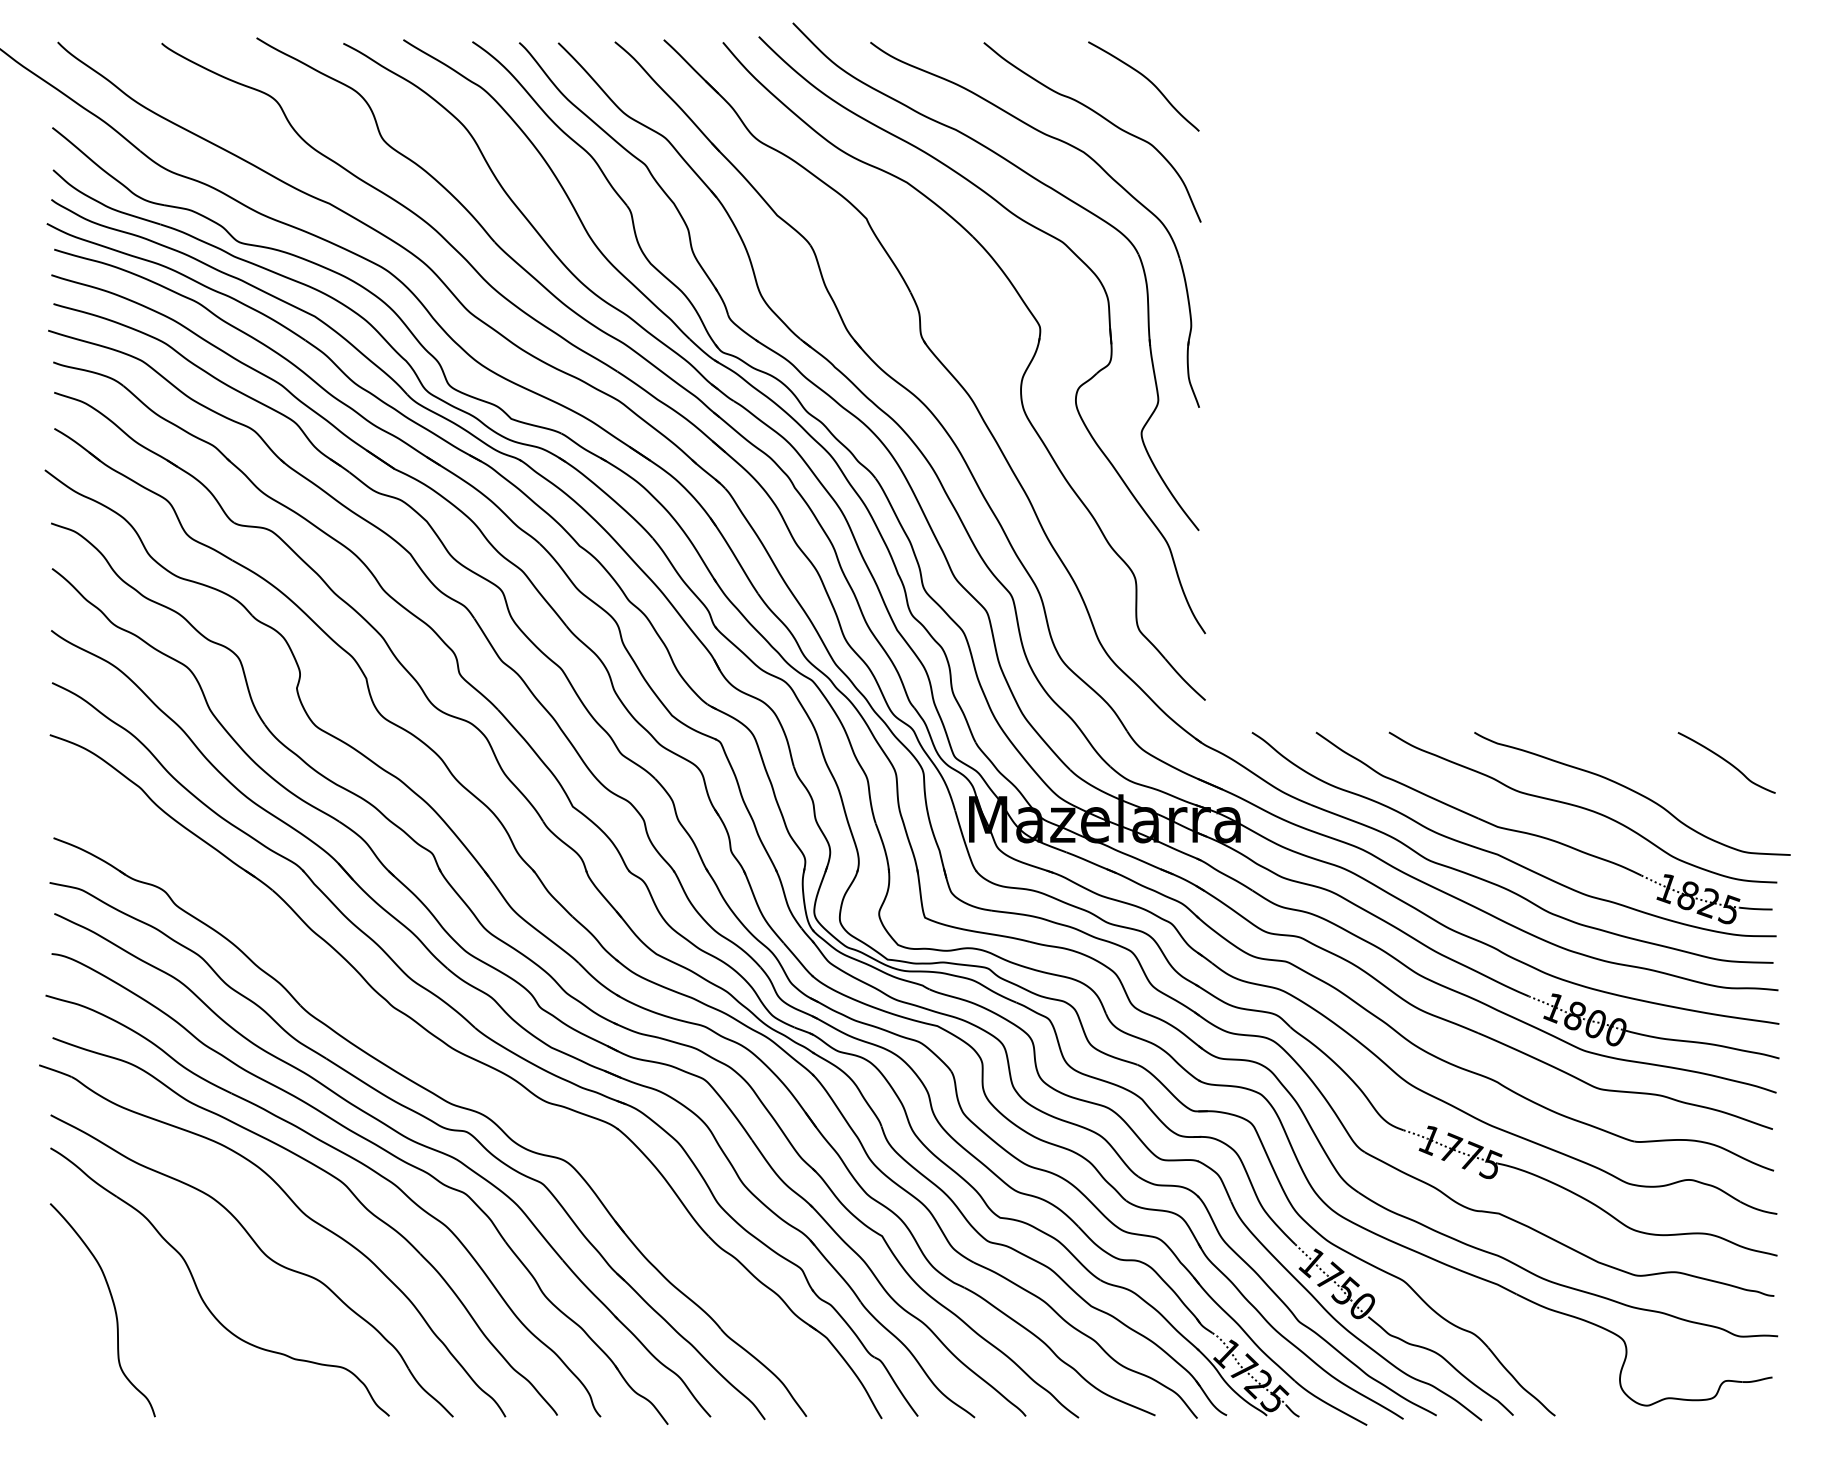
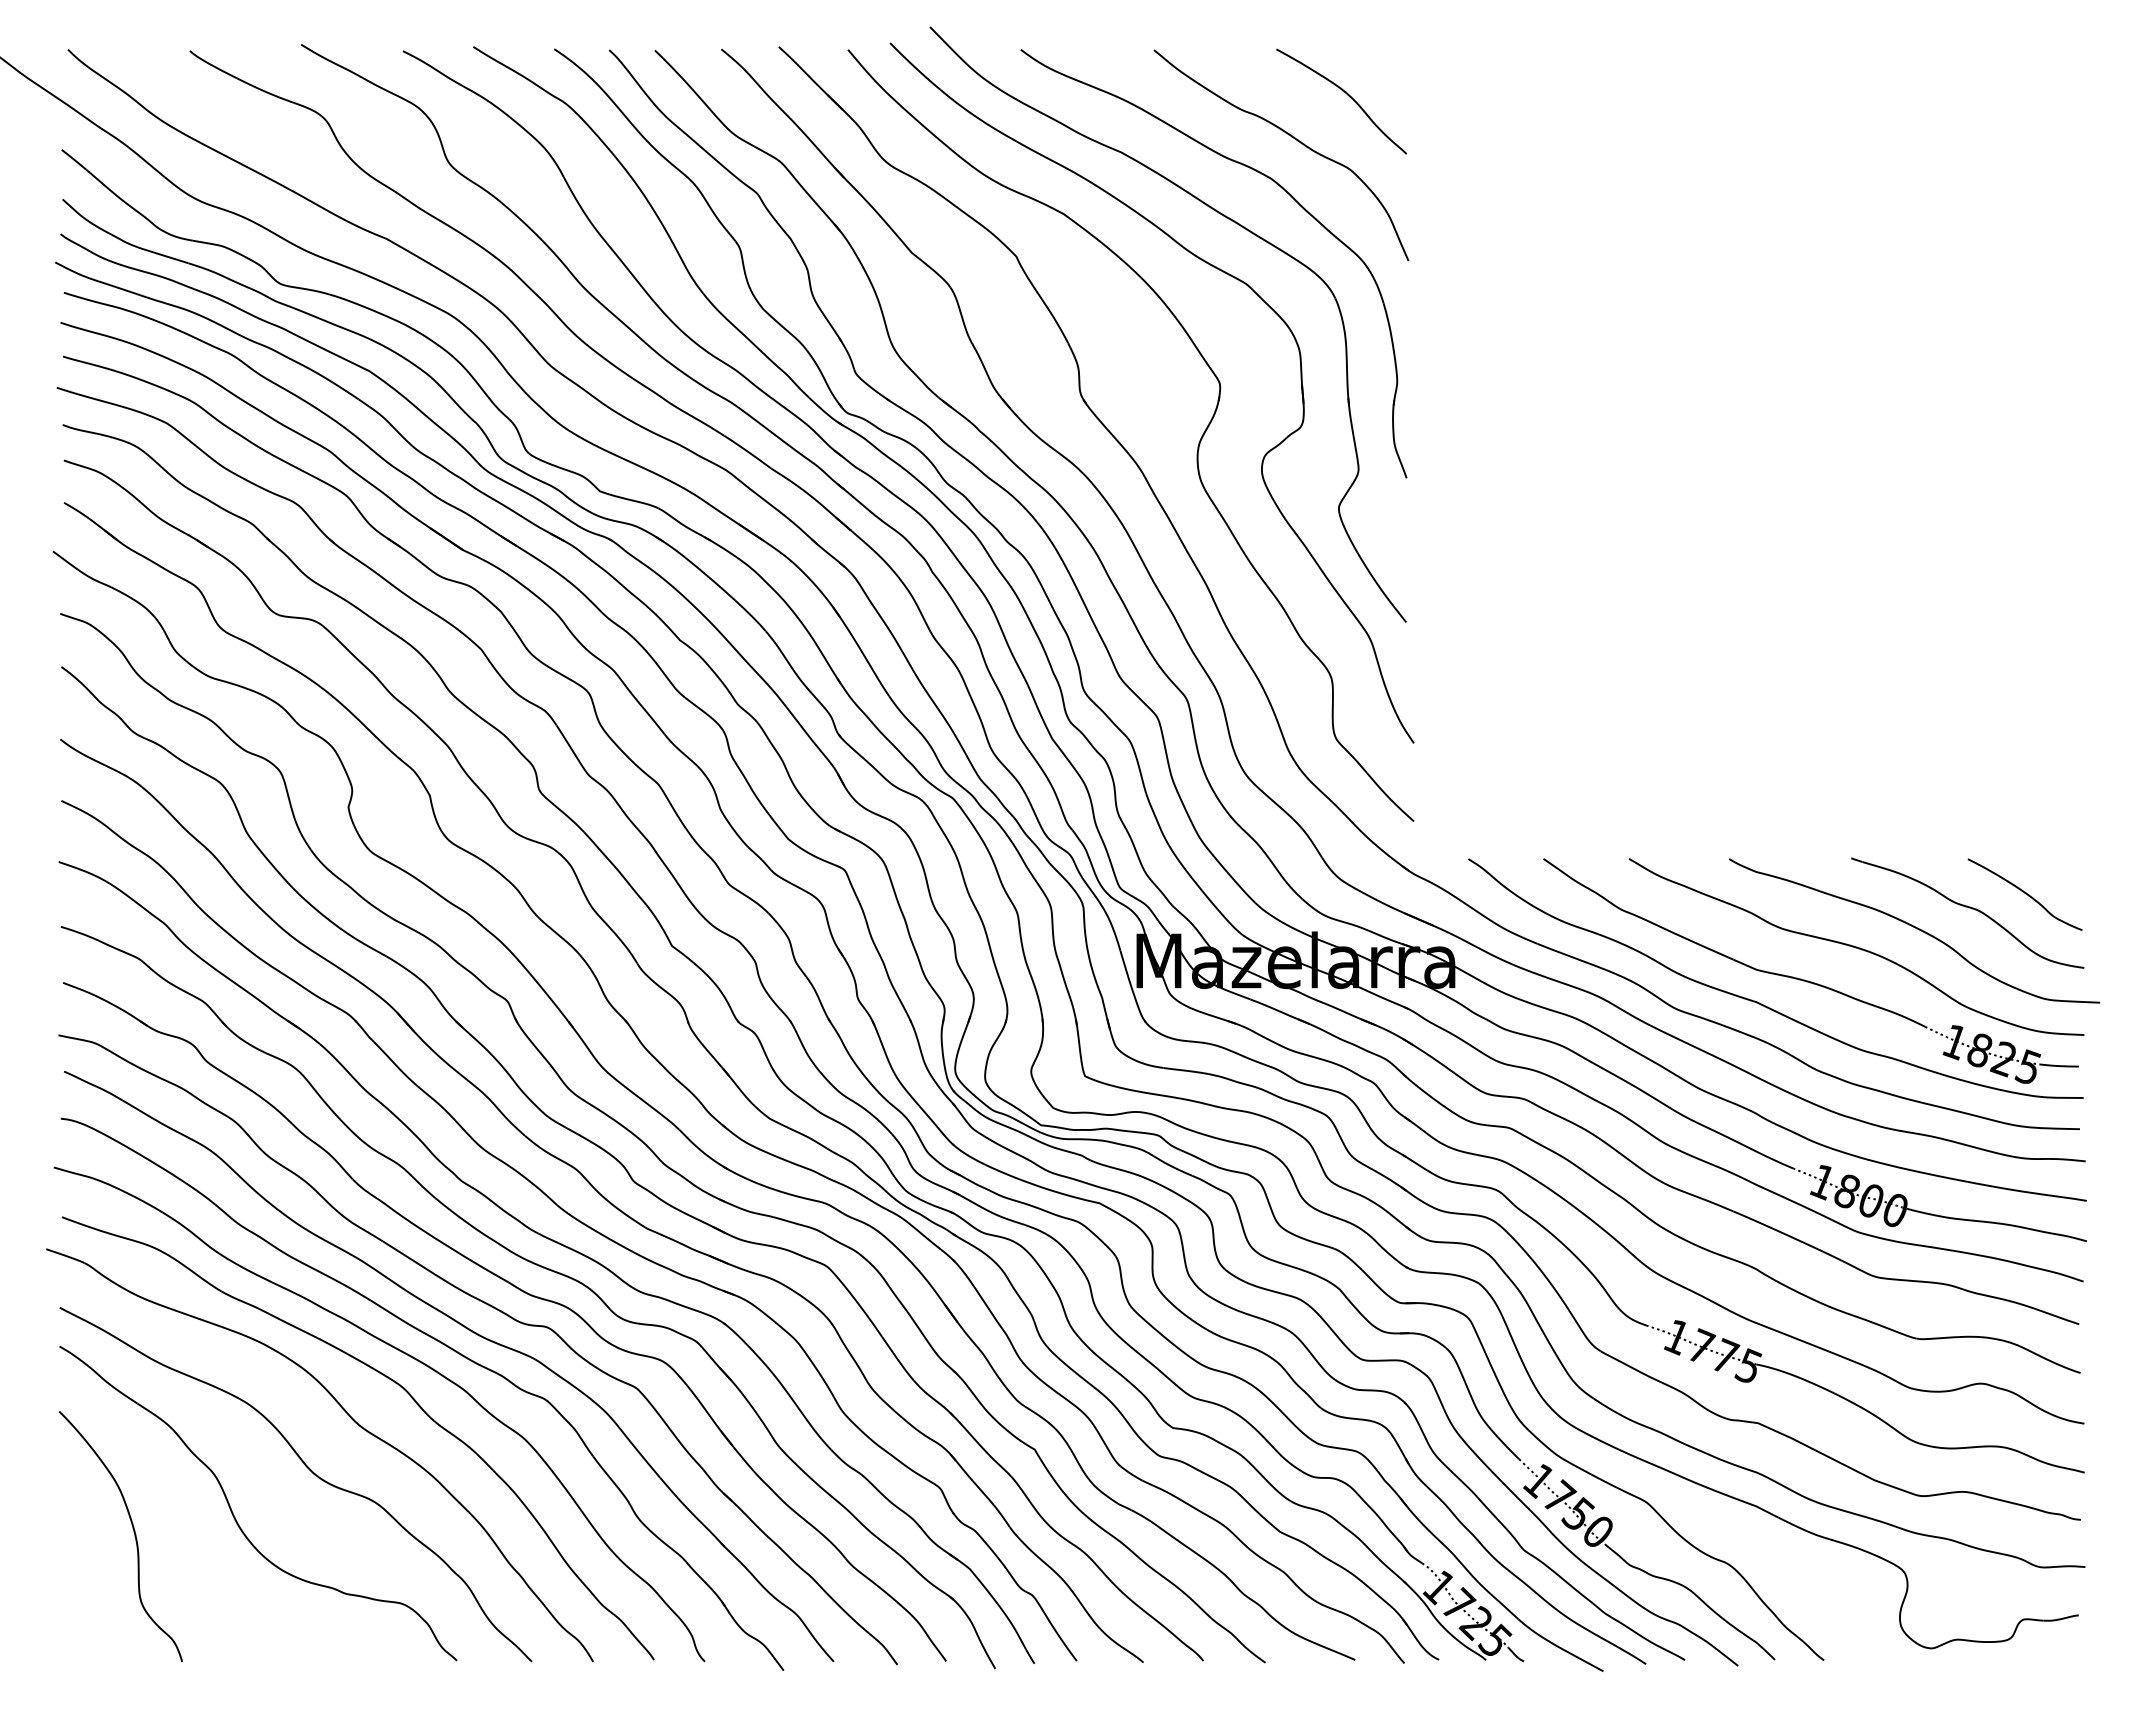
part: (1677, 778) -> (1967, 912), added
part: (460, 1080) -> (540, 1267), added

